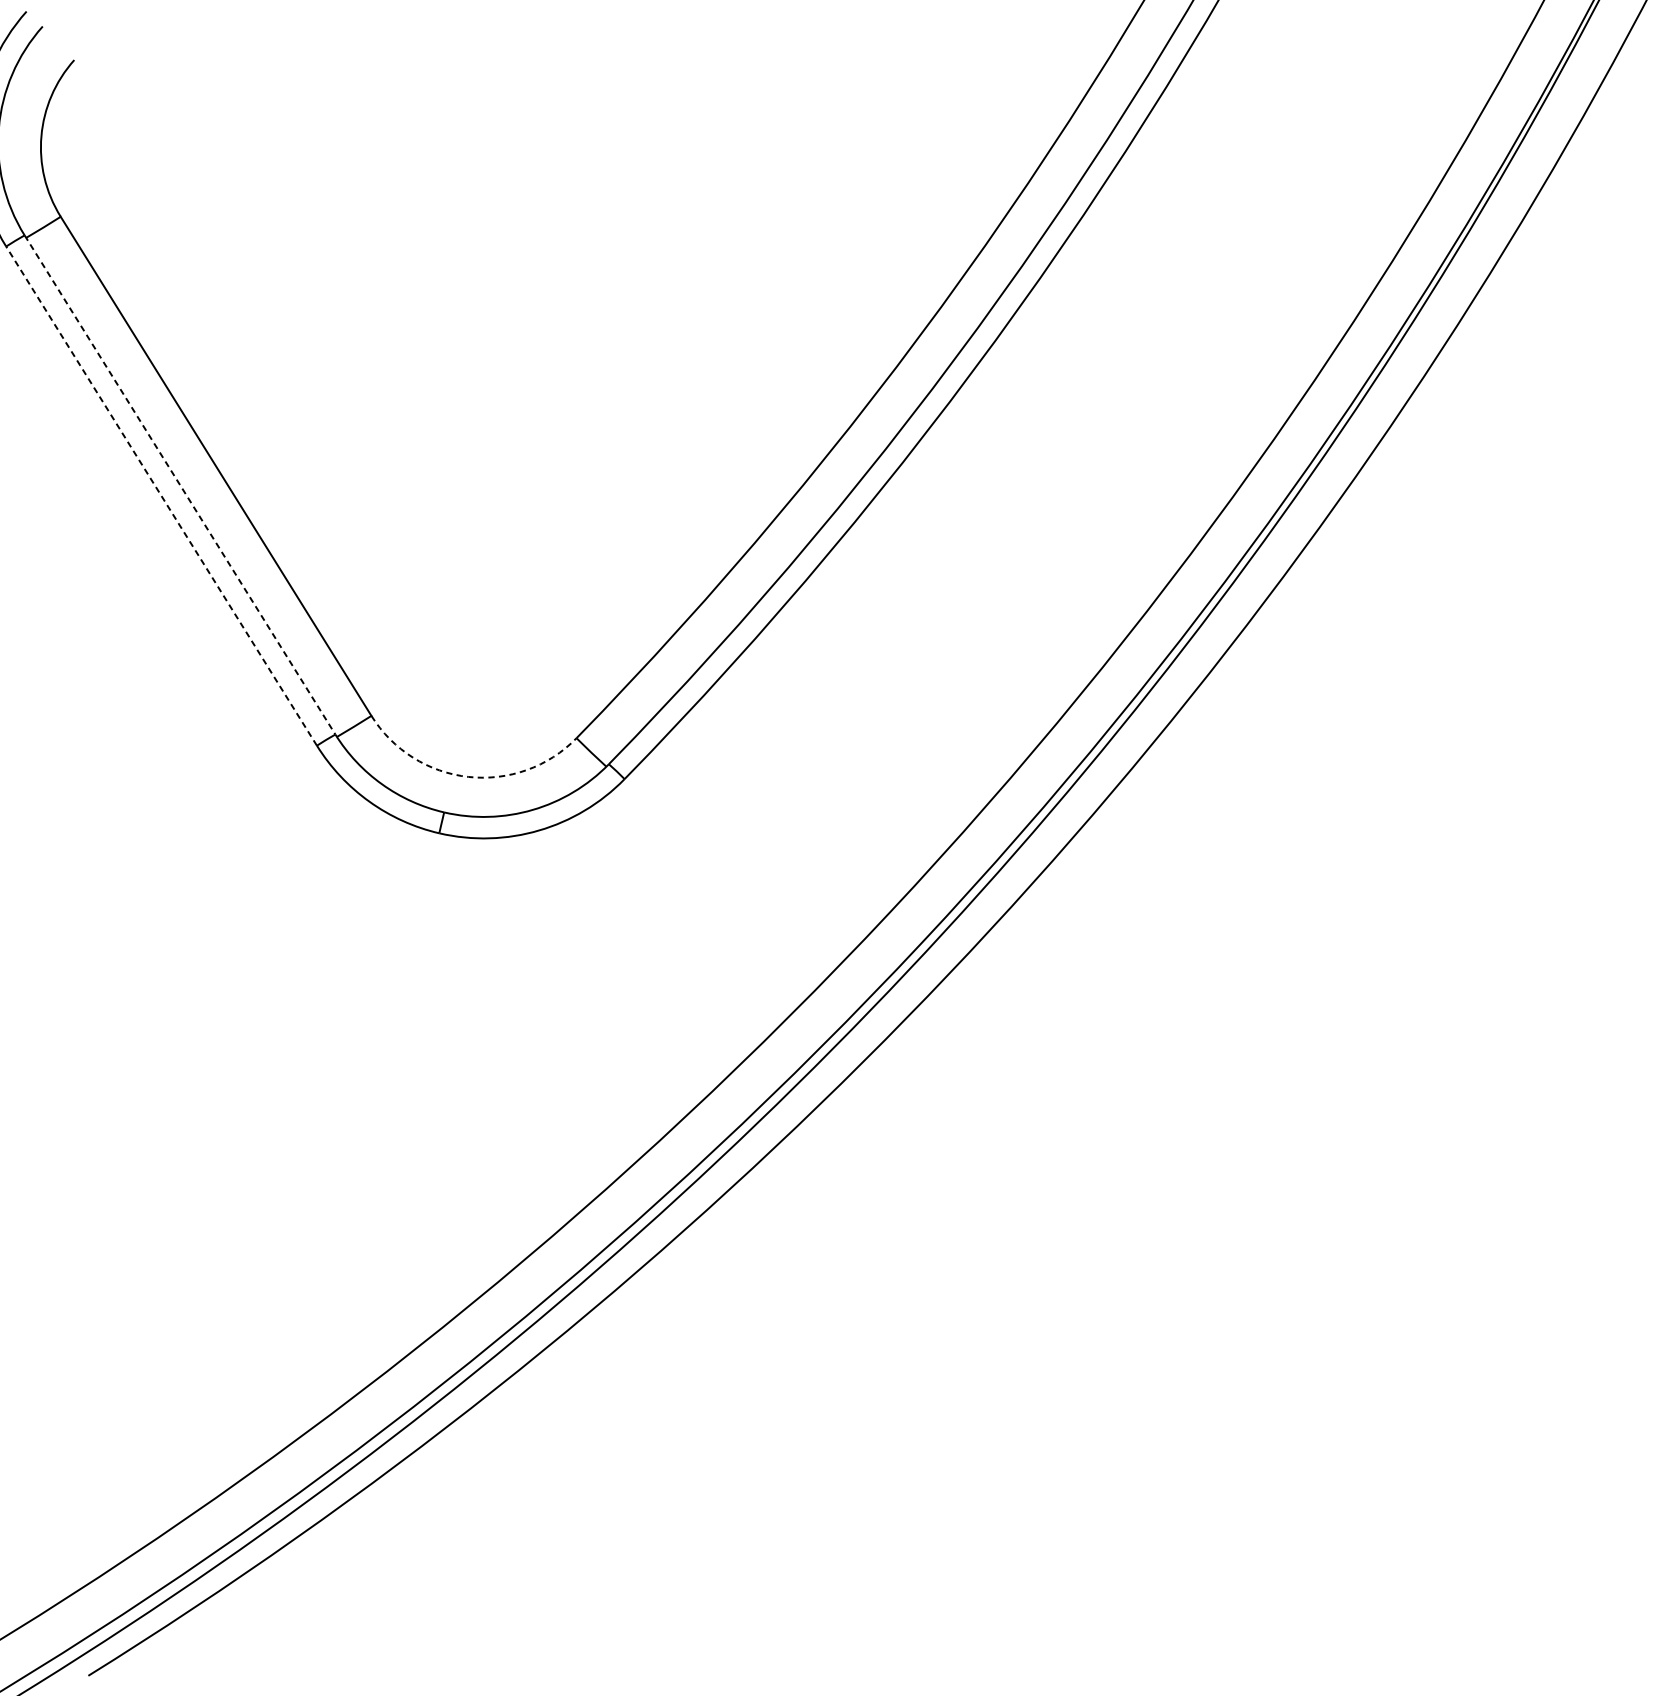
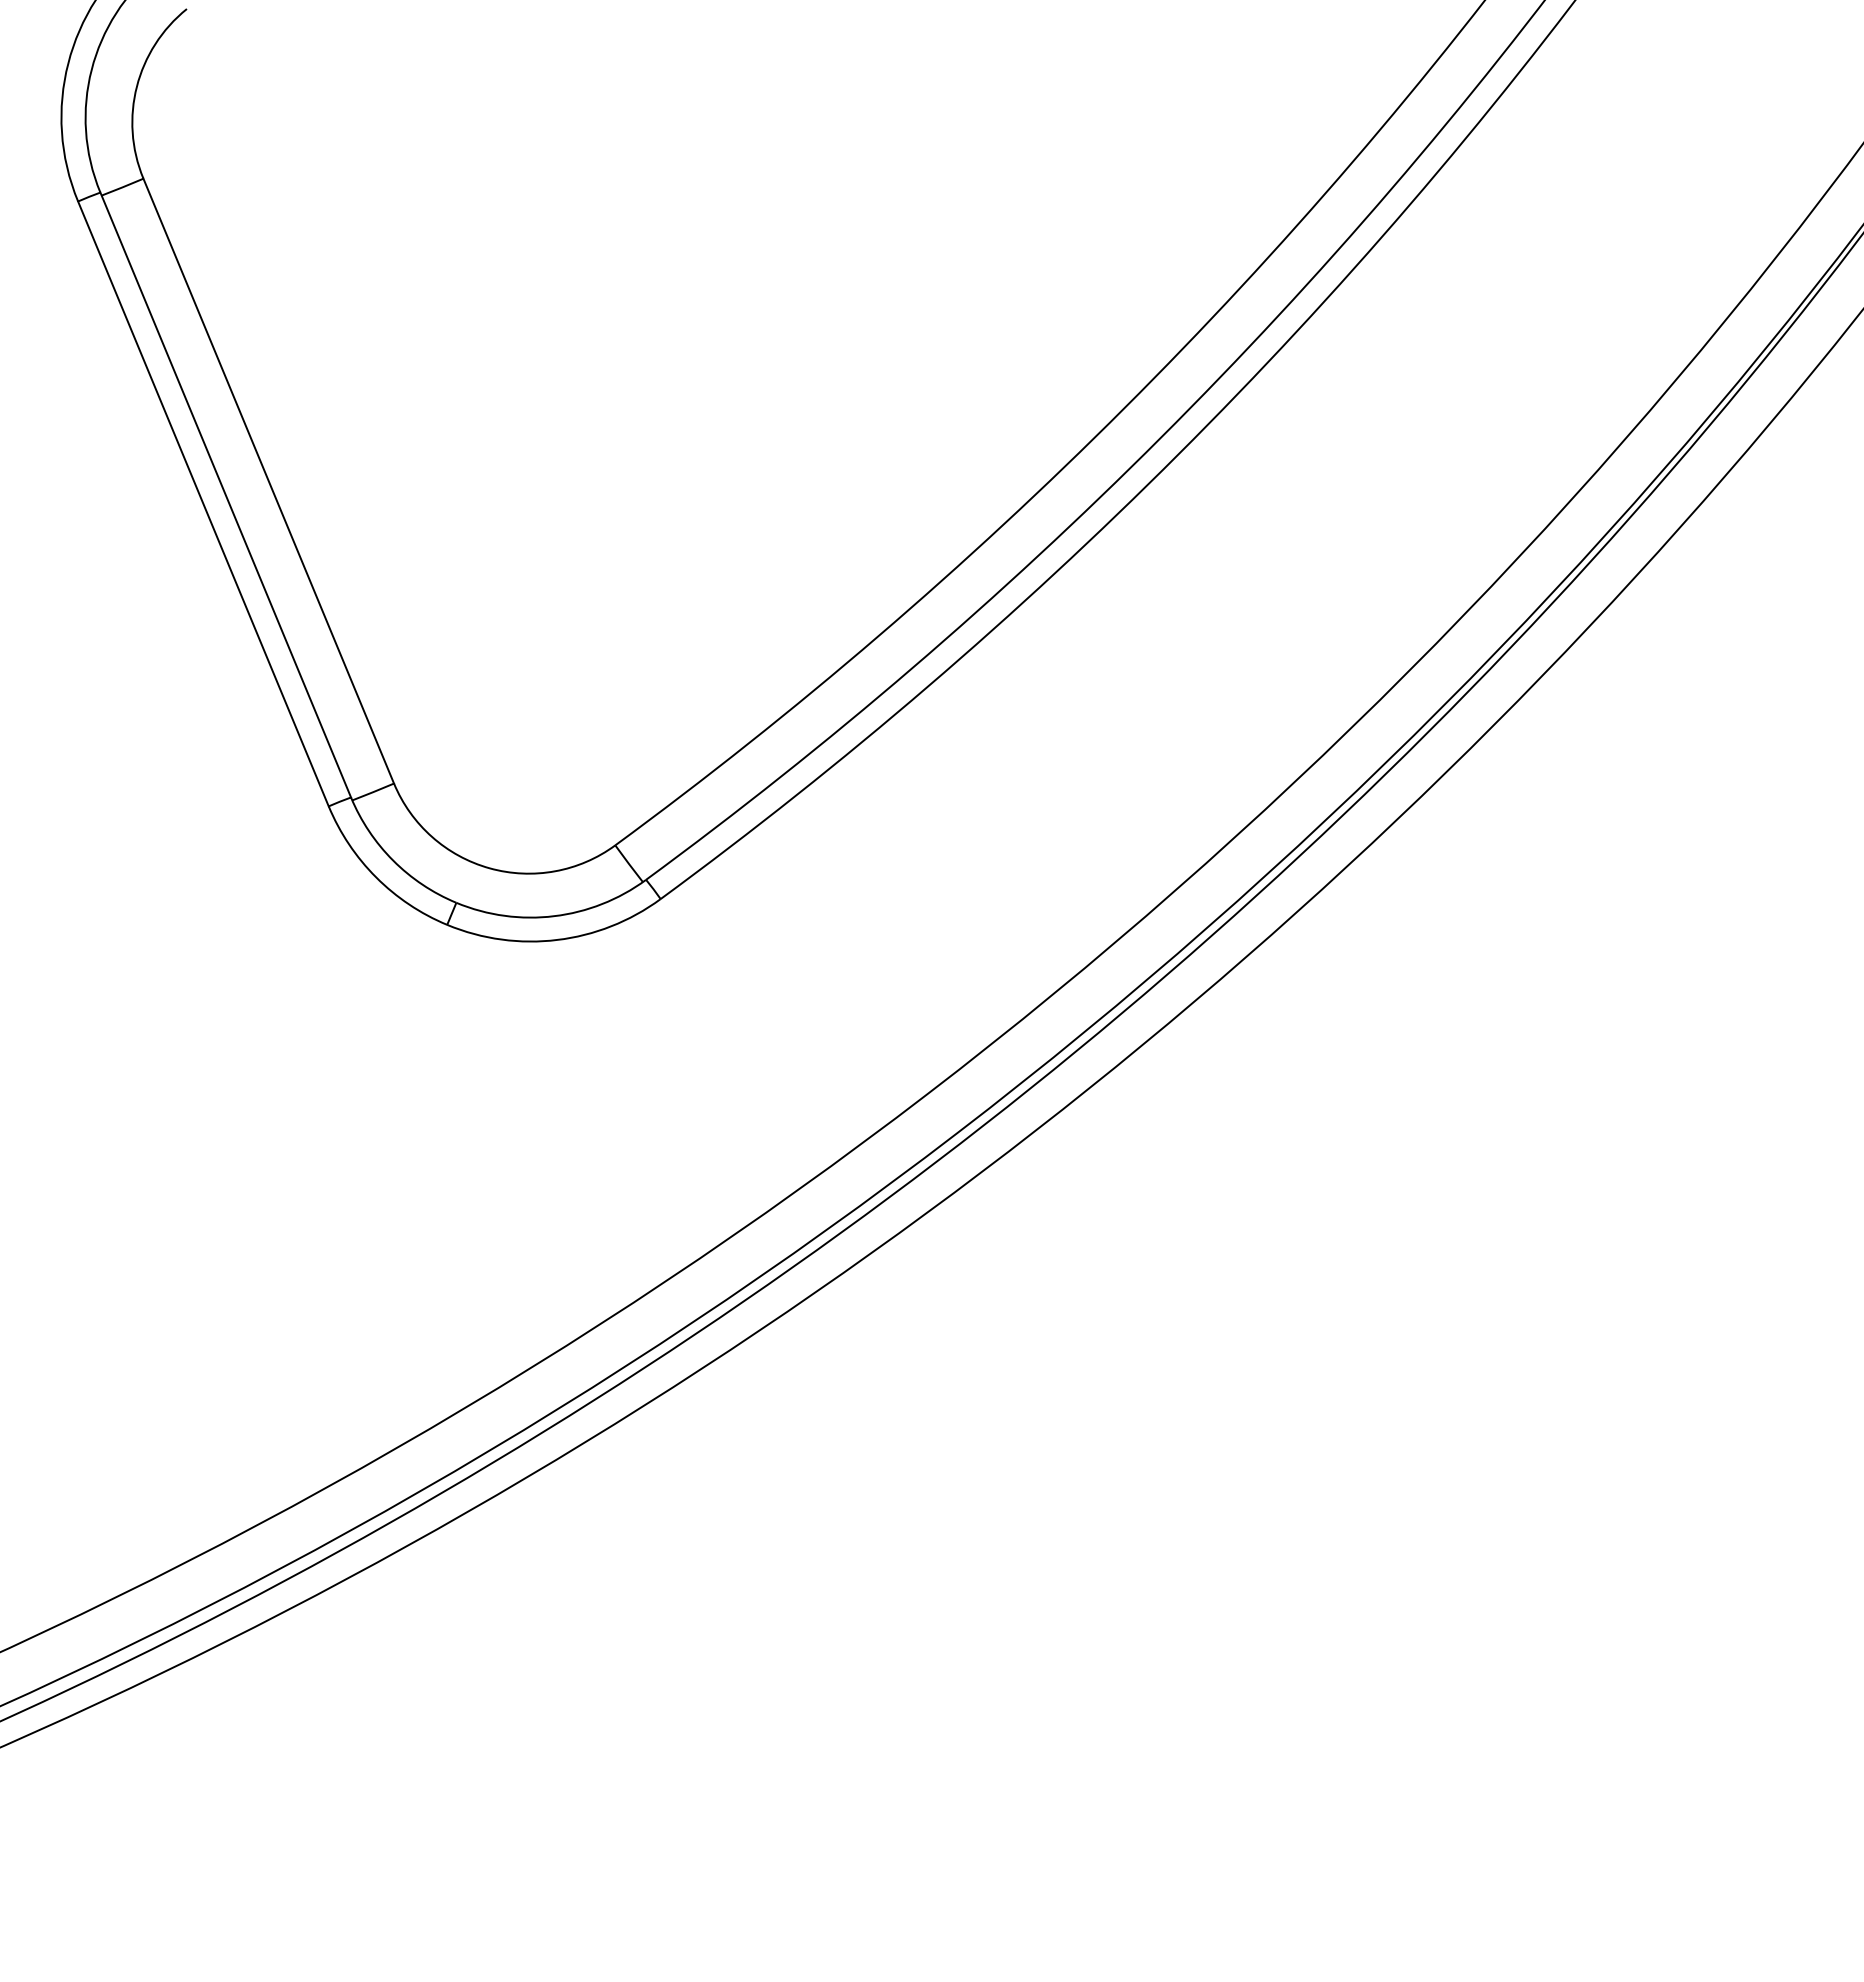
line: (179, 485) -> (225, 495), dashed -> solid
line: (161, 495) -> (203, 503), dashed -> solid
arc: (468, 777) -> (489, 868), dashed -> solid

